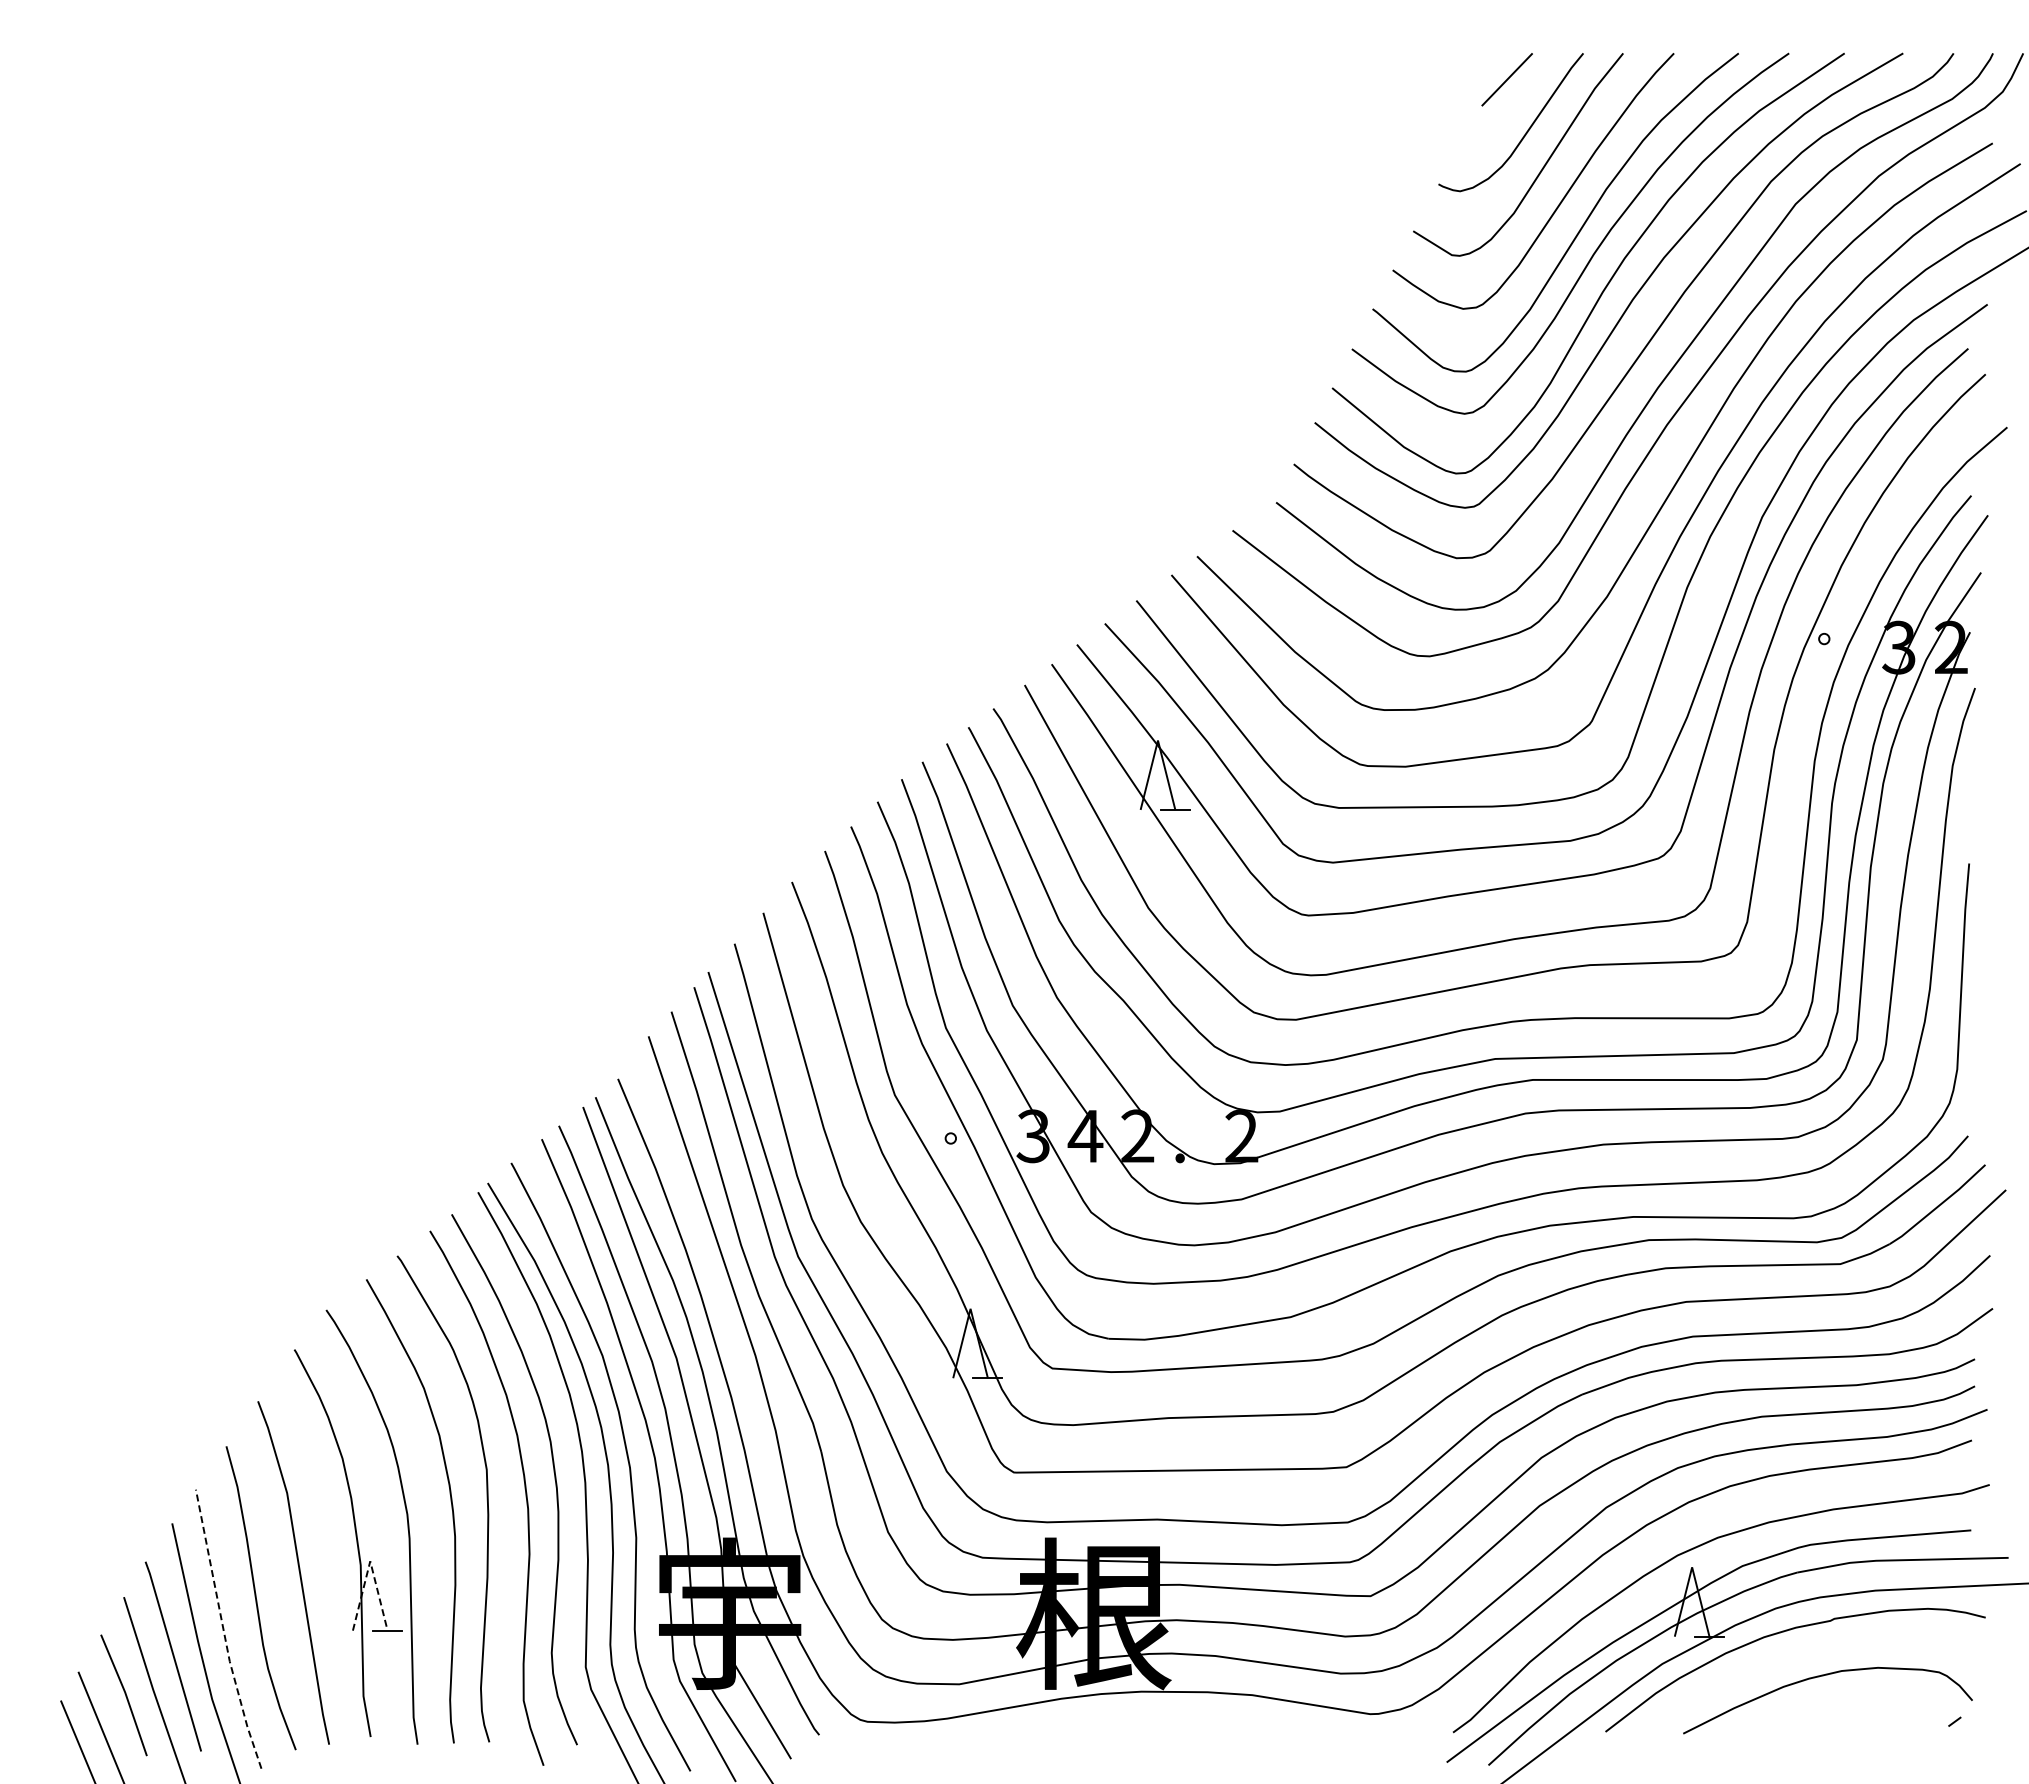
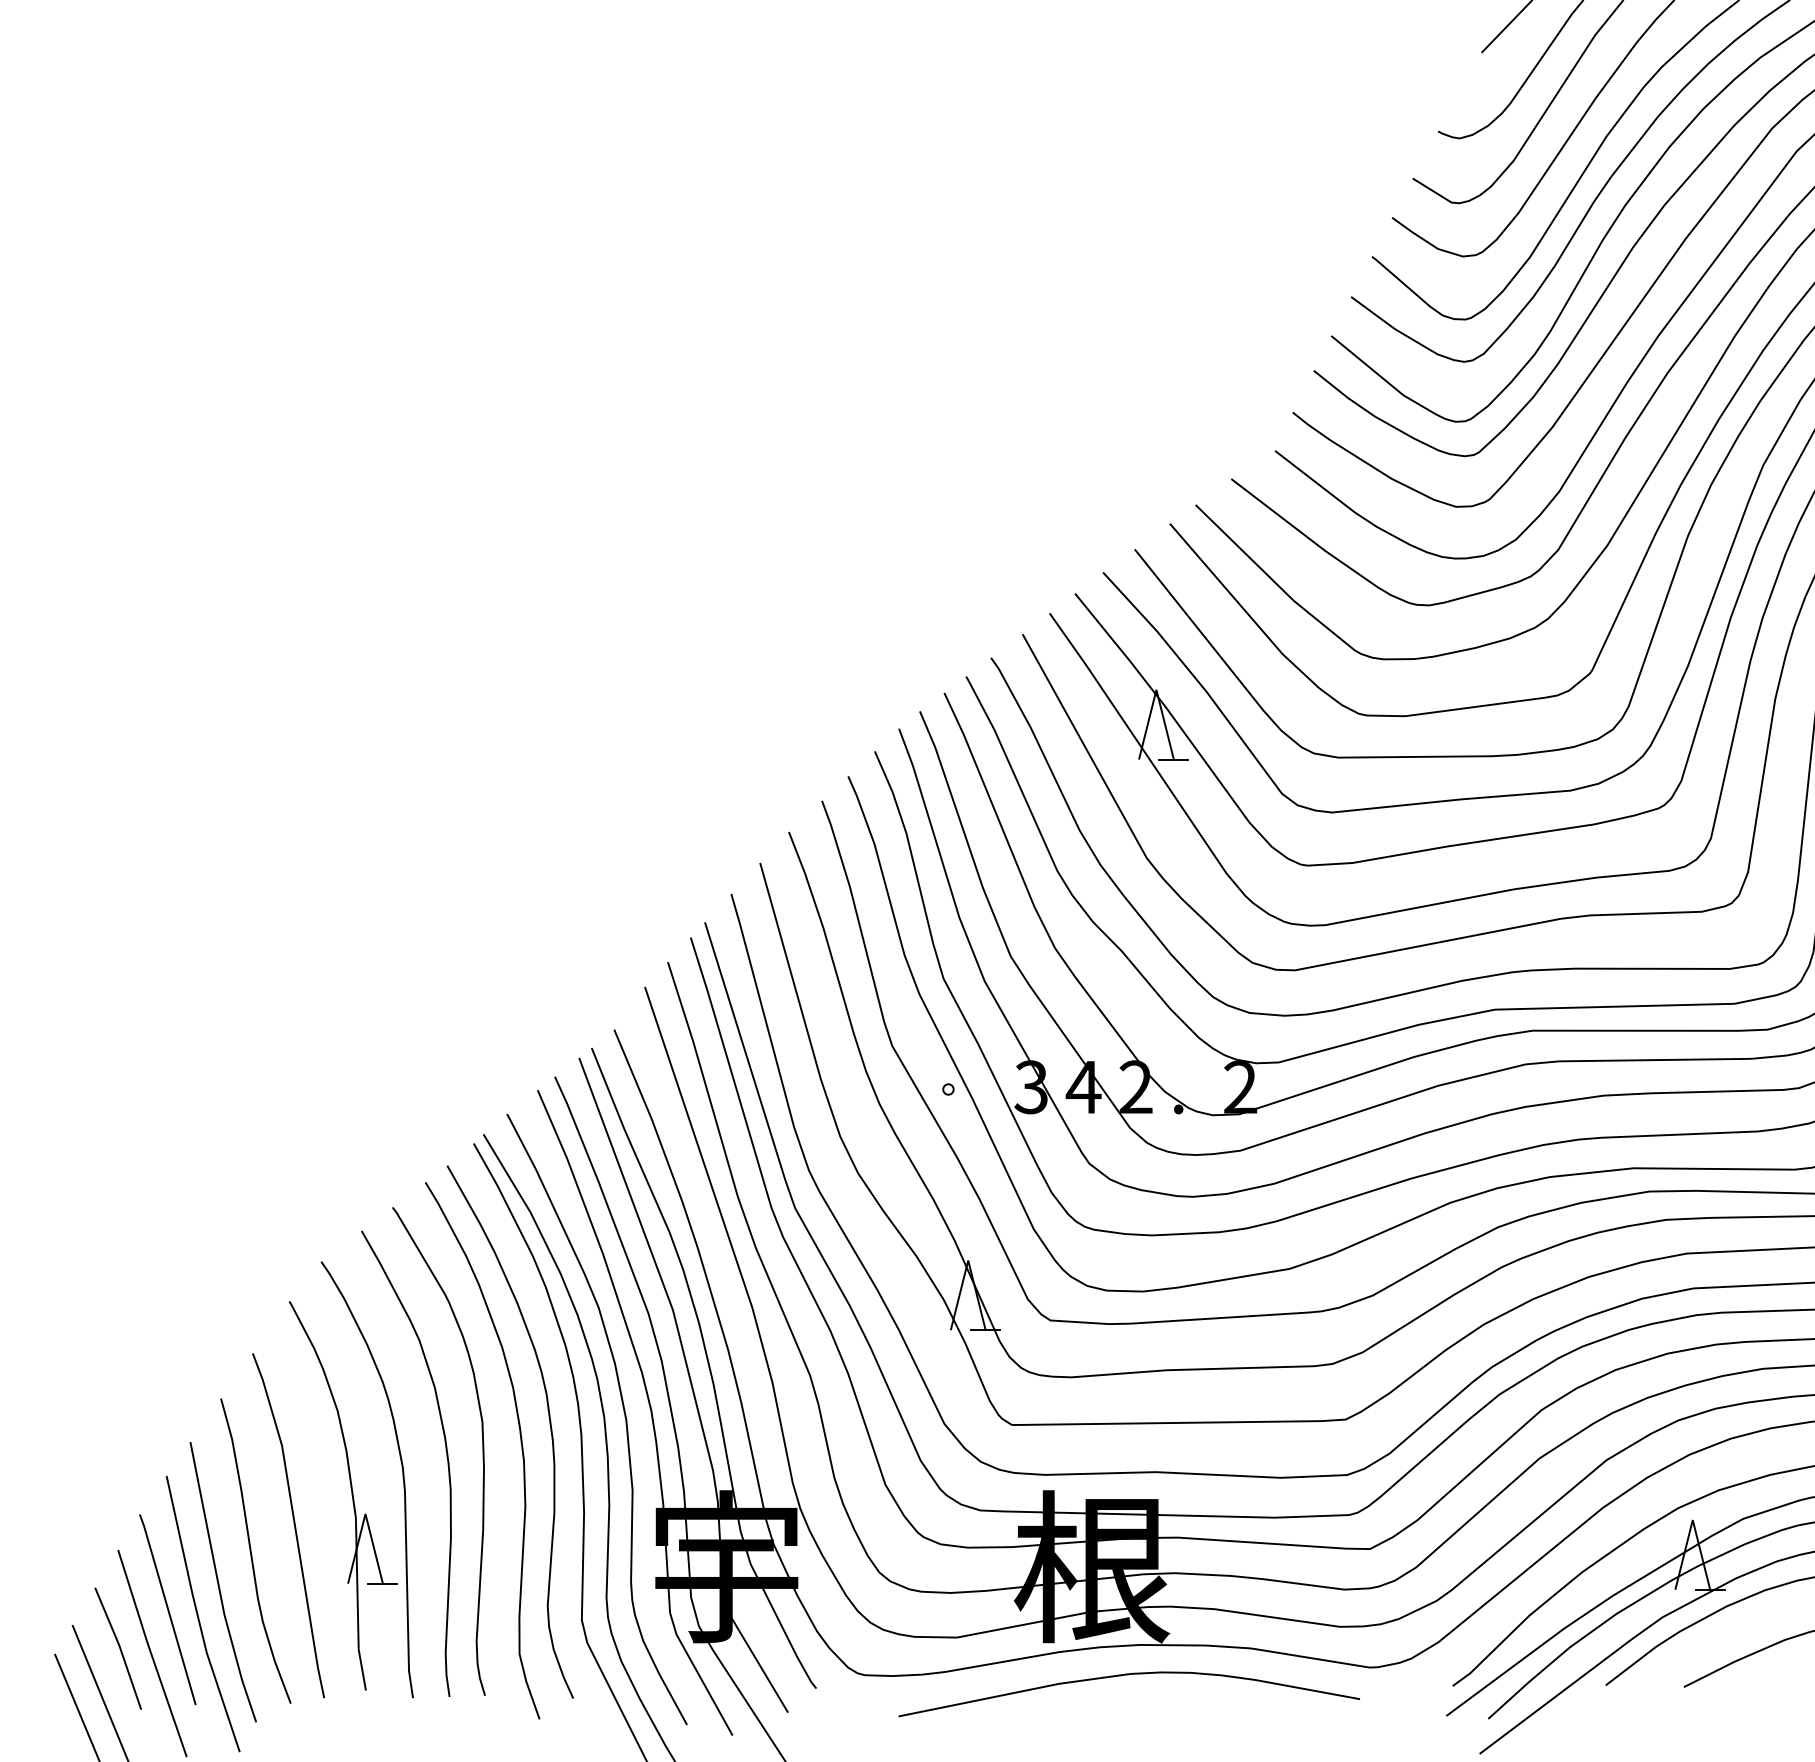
line: (370, 1561) -> (365, 1514), dashed -> solid
line: (223, 1631) -> (218, 1584), dashed -> solid
curve: (1127, 1722) -> (1125, 1675), added

